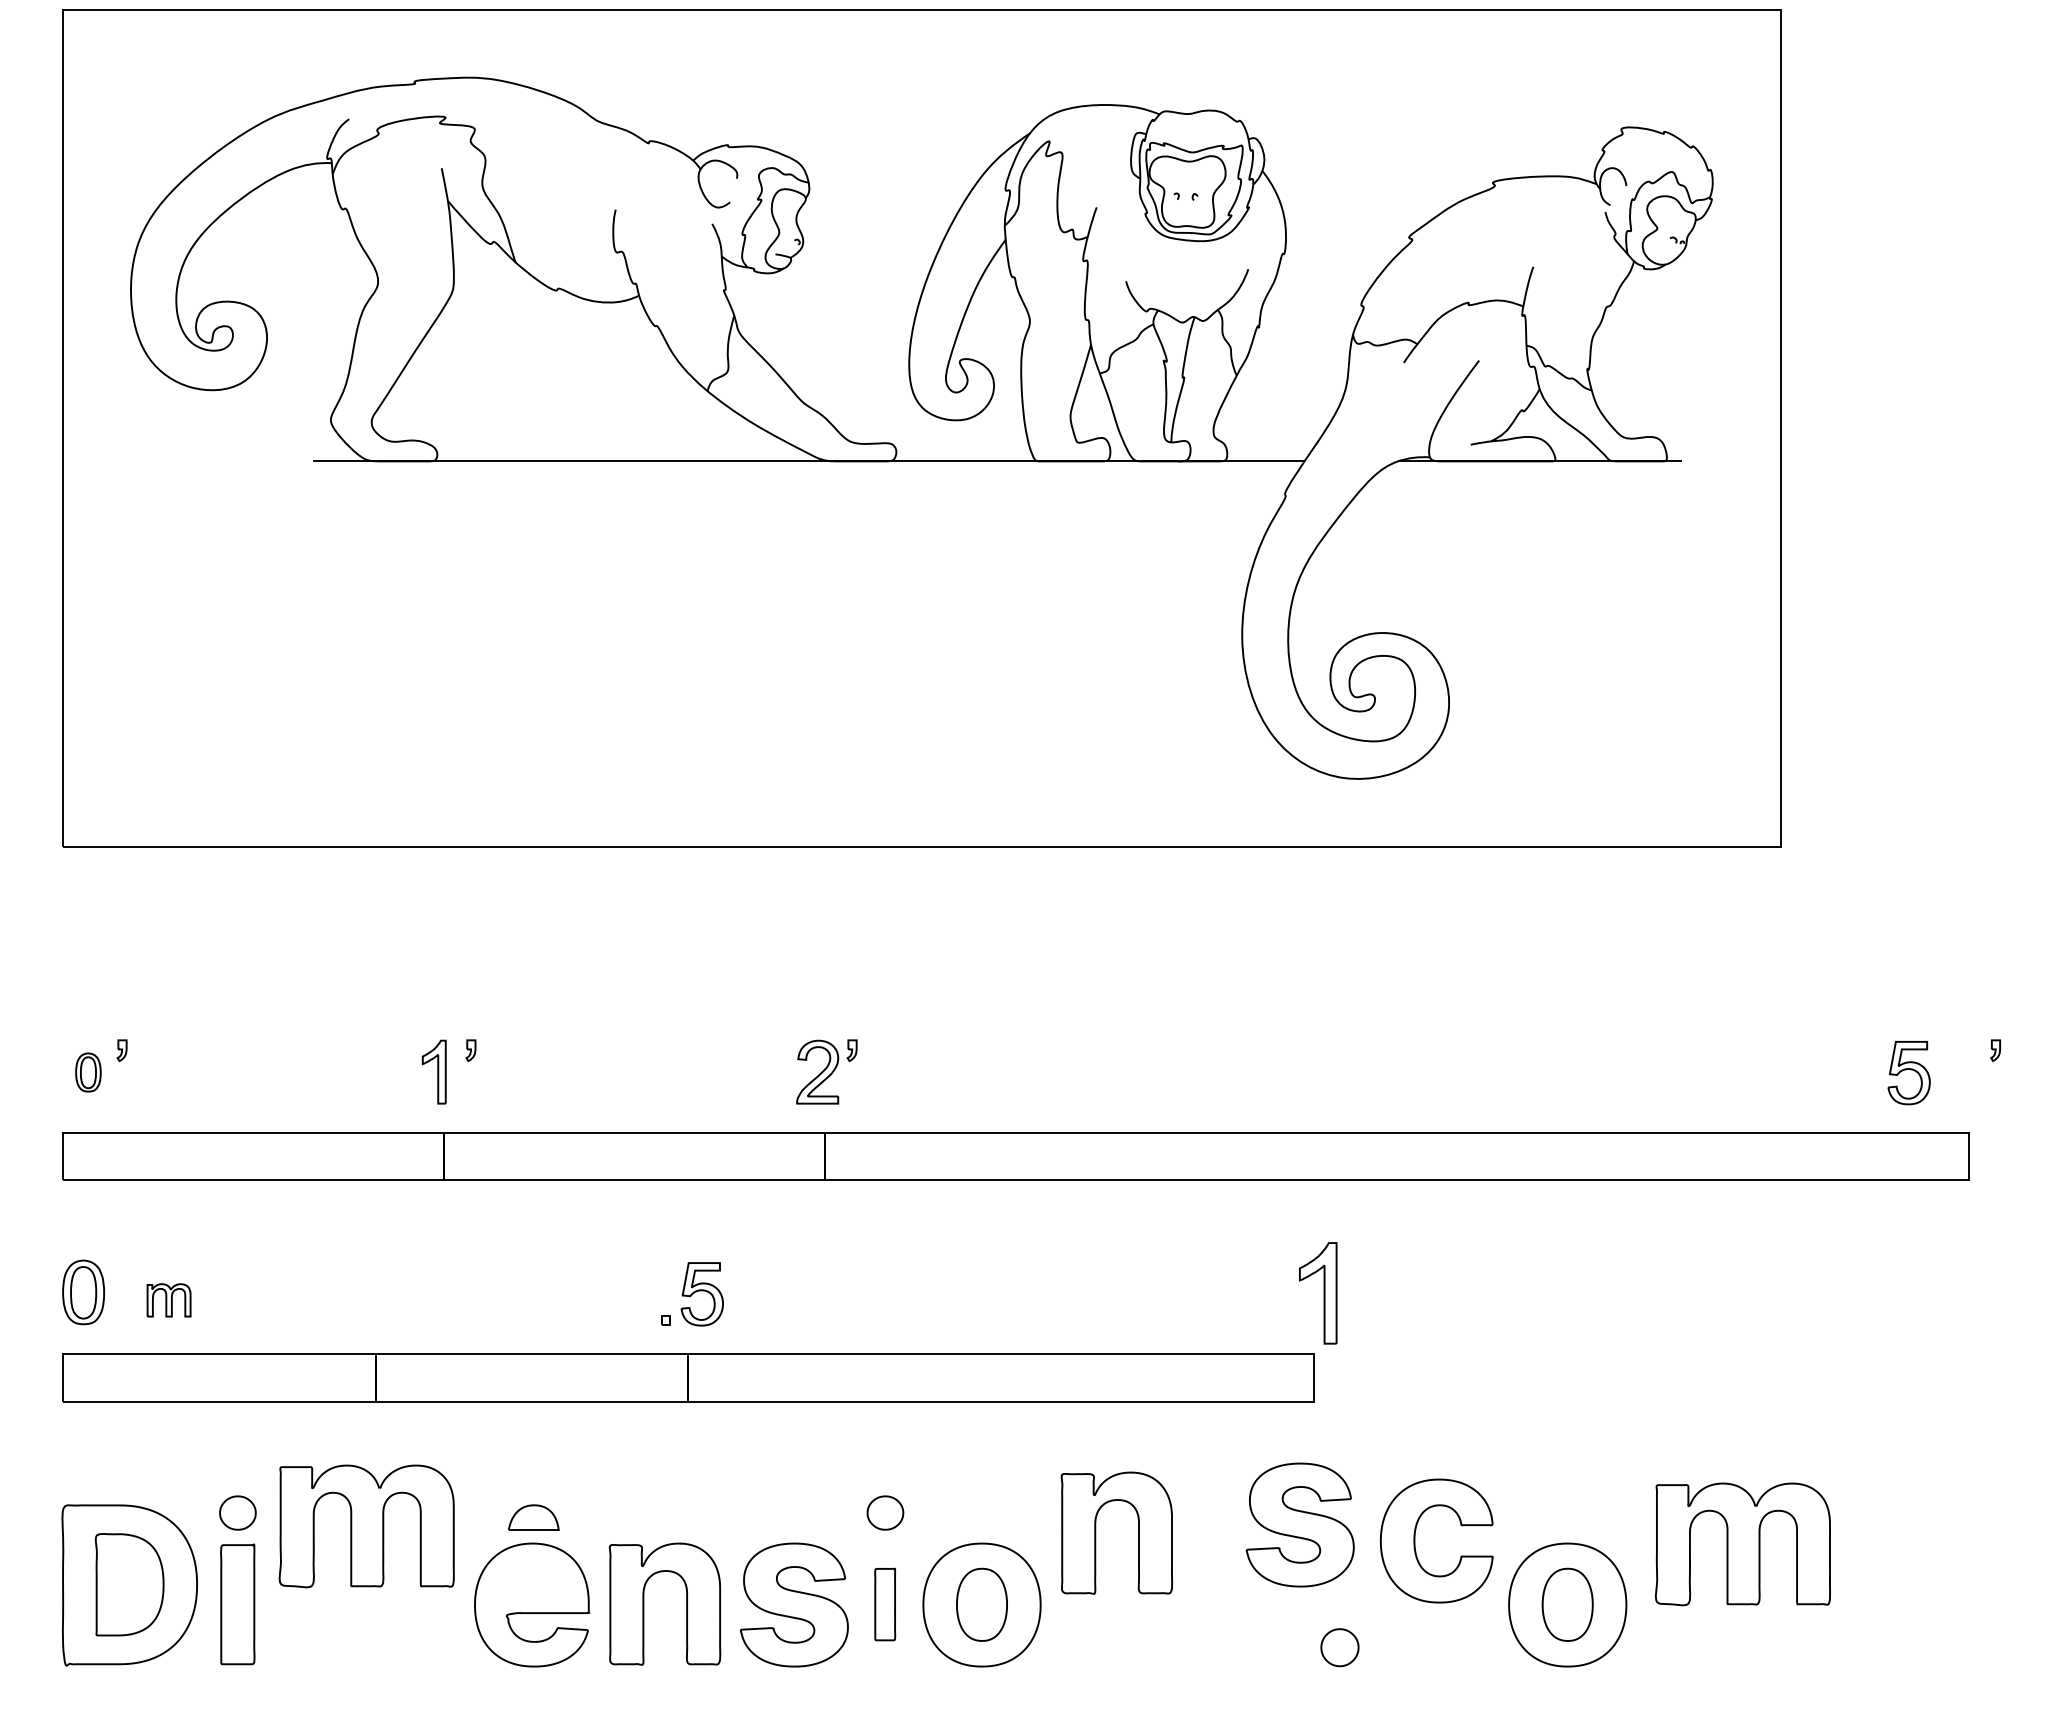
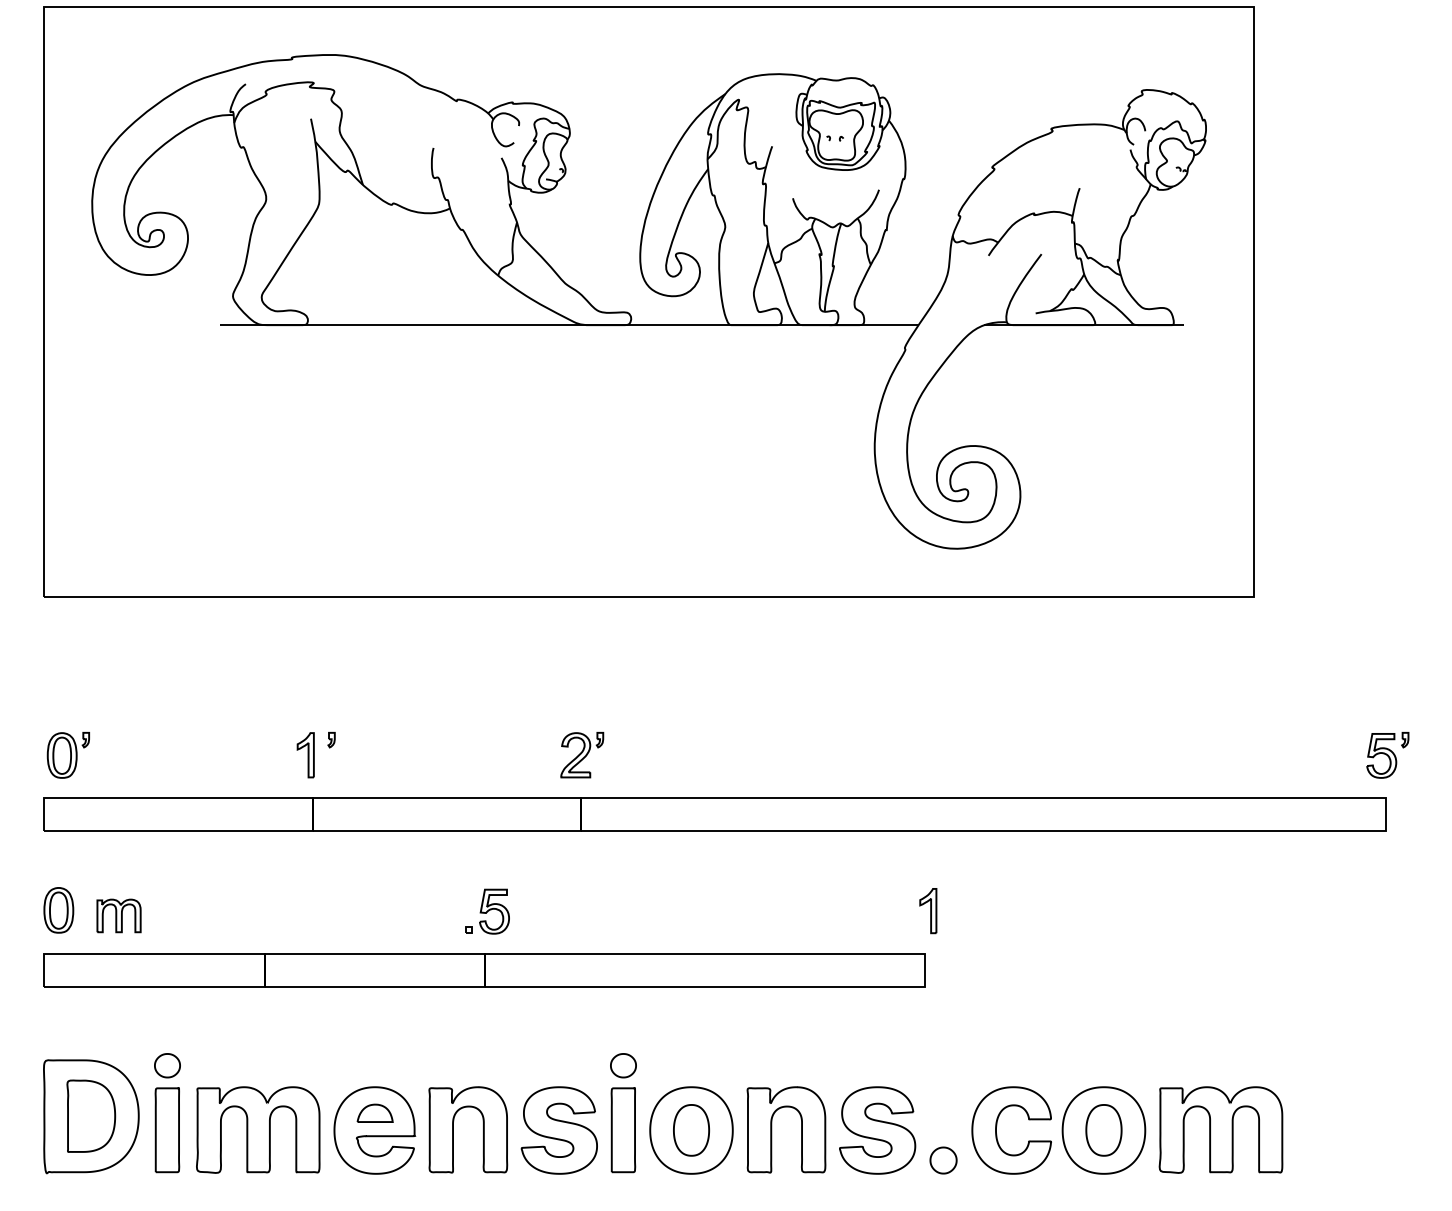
part: (88, 1072) -> (62, 755), size x1.67
part: (1908, 1073) -> (1381, 756), moved
part: (1318, 1293) -> (928, 911), size x0.62
part: (168, 1300) -> (118, 916), size x1.43
part: (533, 1517) -> (374, 1113), moved
part: (1299, 1524) -> (877, 1130), moved
part: (366, 1526) -> (258, 1130), moved
part: (1096, 1532) -> (772, 1129), moved
part: (1415, 1540) -> (996, 1130), moved
part: (1742, 1544) -> (1220, 1130), moved
part: (884, 1604) -> (622, 1130), size x1.67

